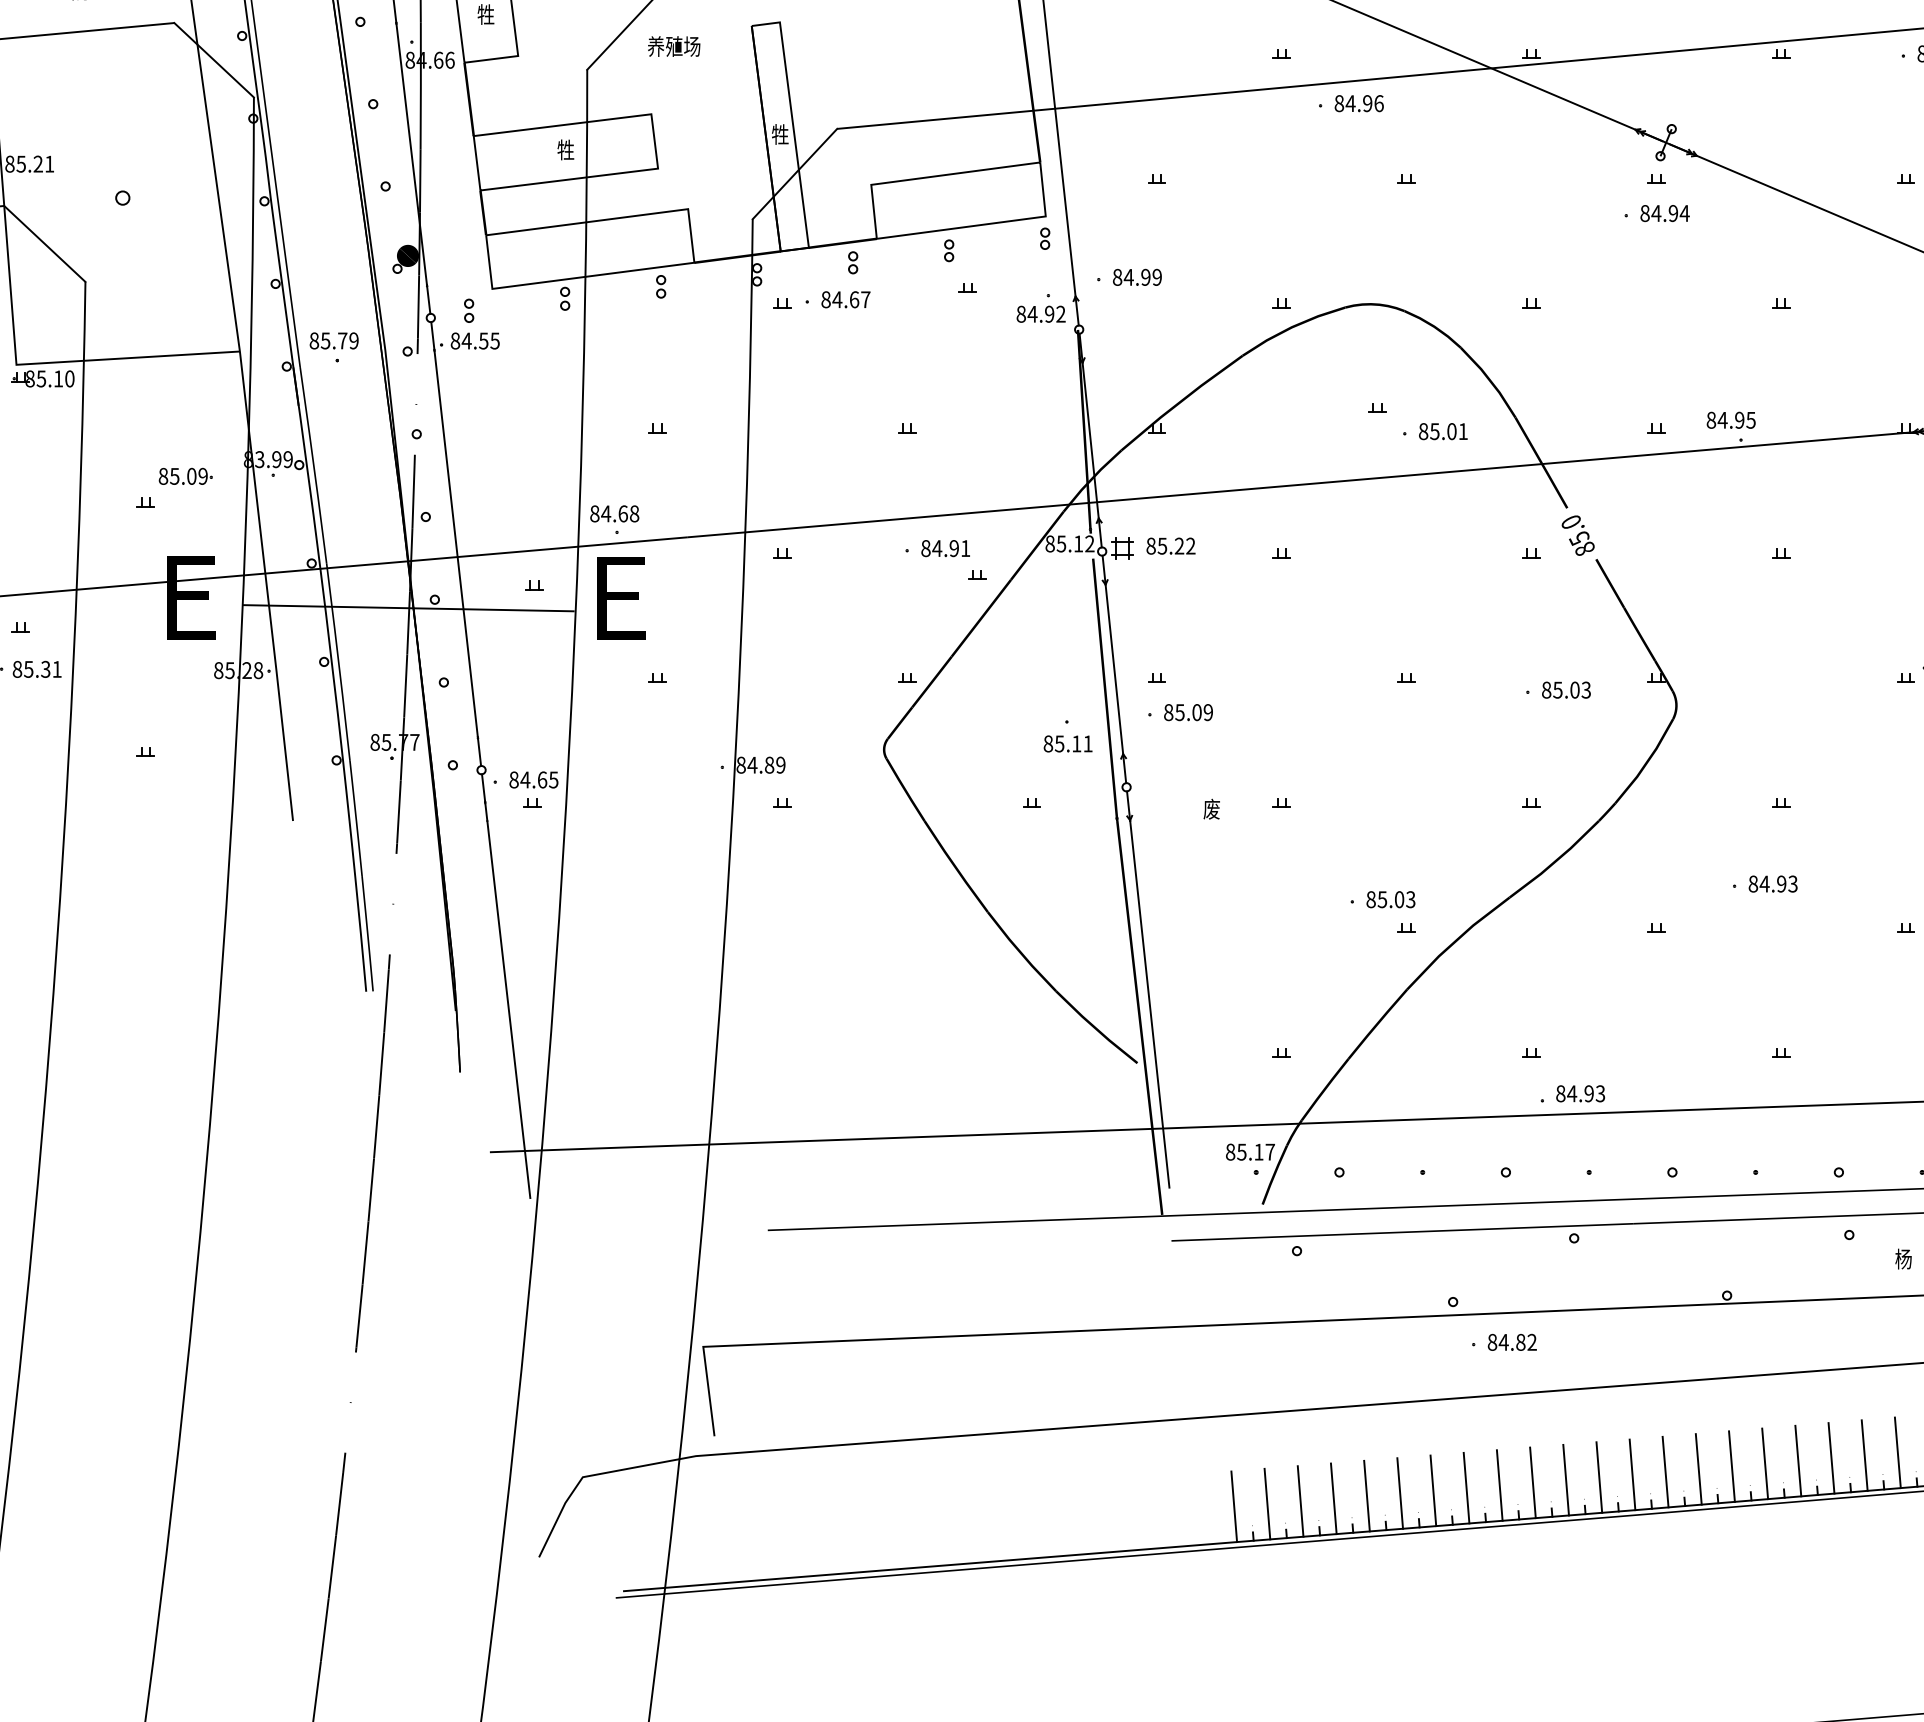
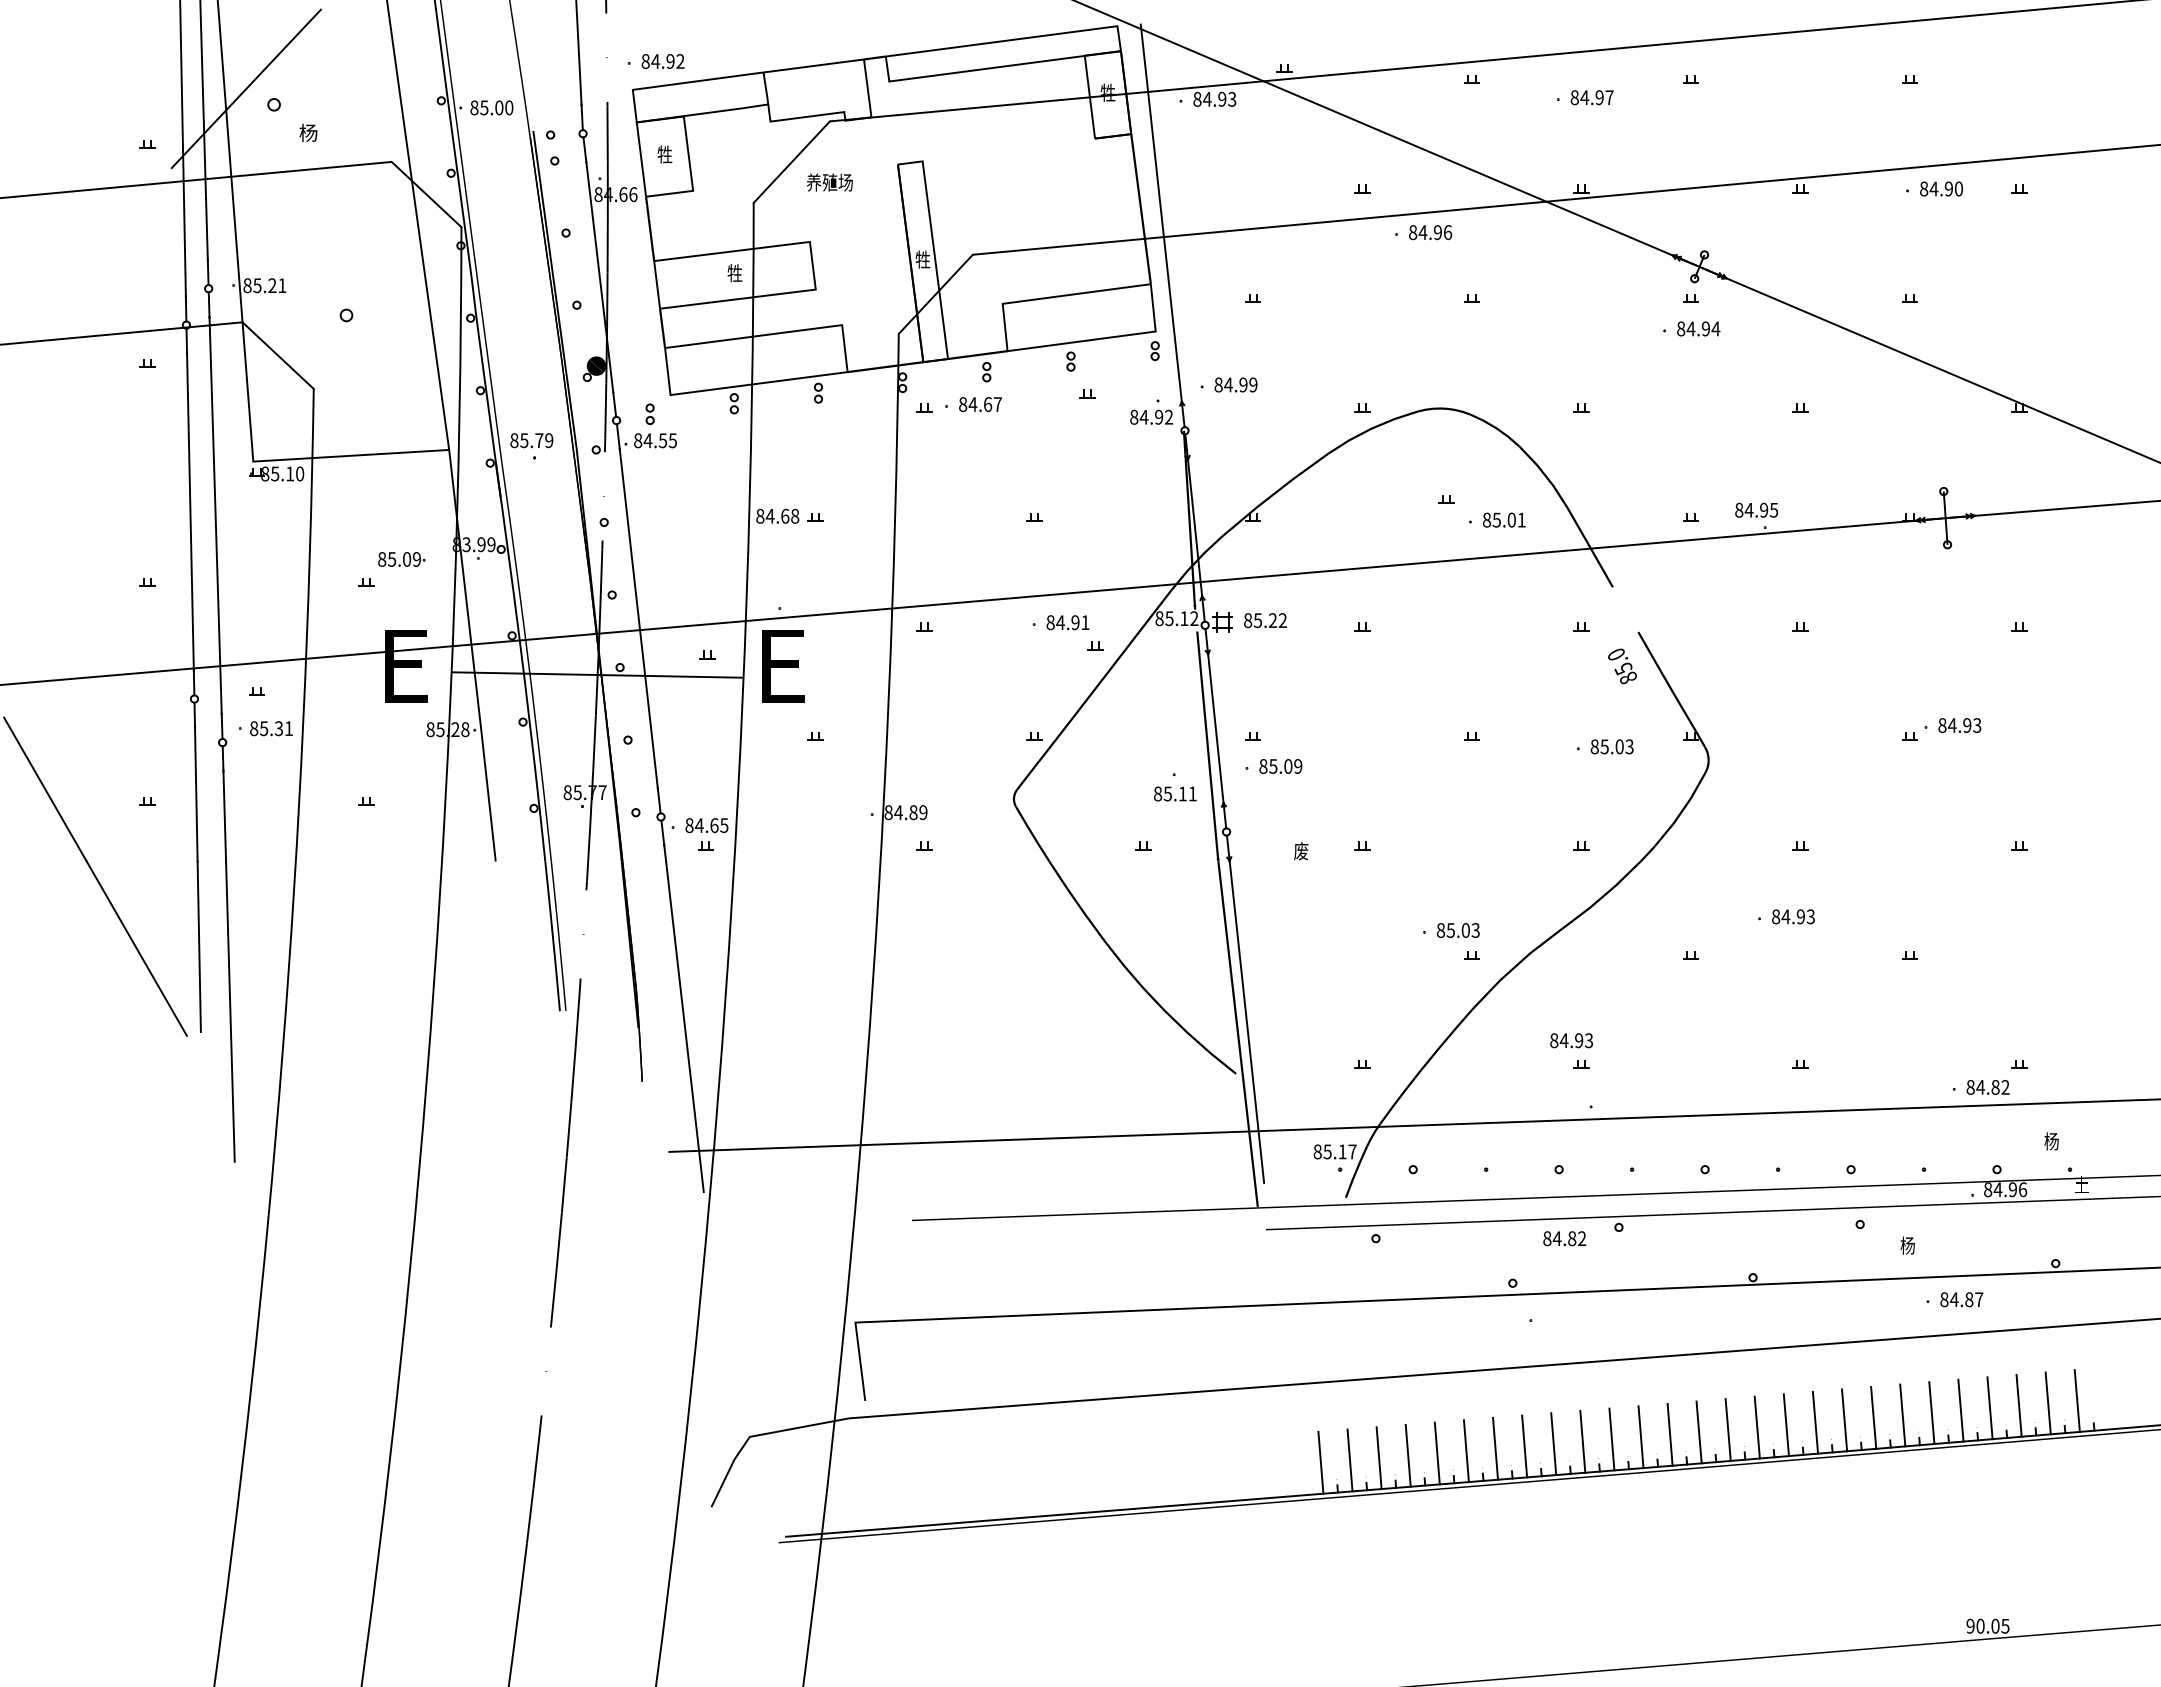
text: (614, 512) -> (777, 515), moved
text: (1578, 535) -> (1622, 666), moved
text: (1580, 1093) -> (1571, 1040), moved
text: (1512, 1342) -> (1564, 1238), moved

